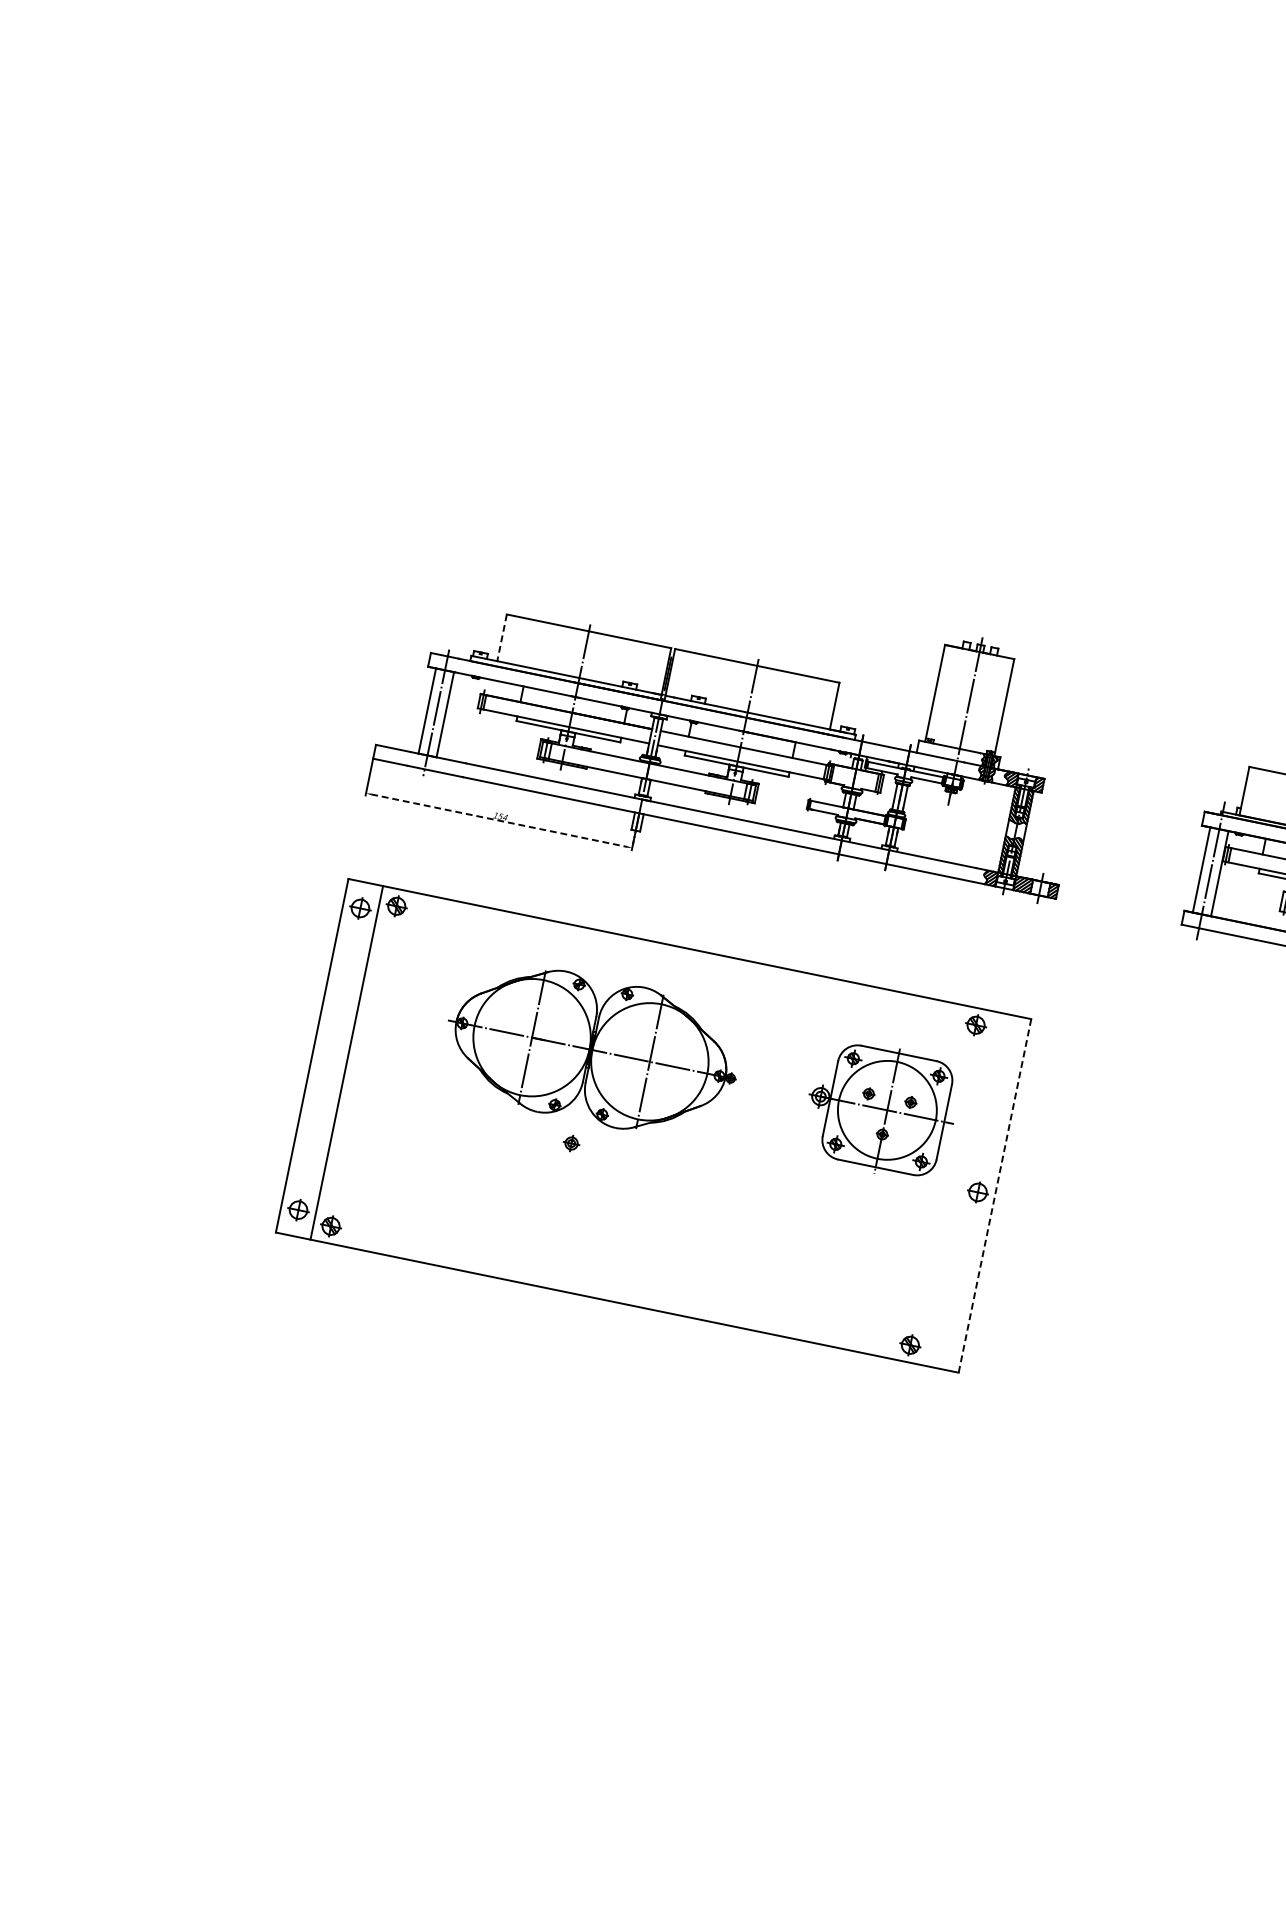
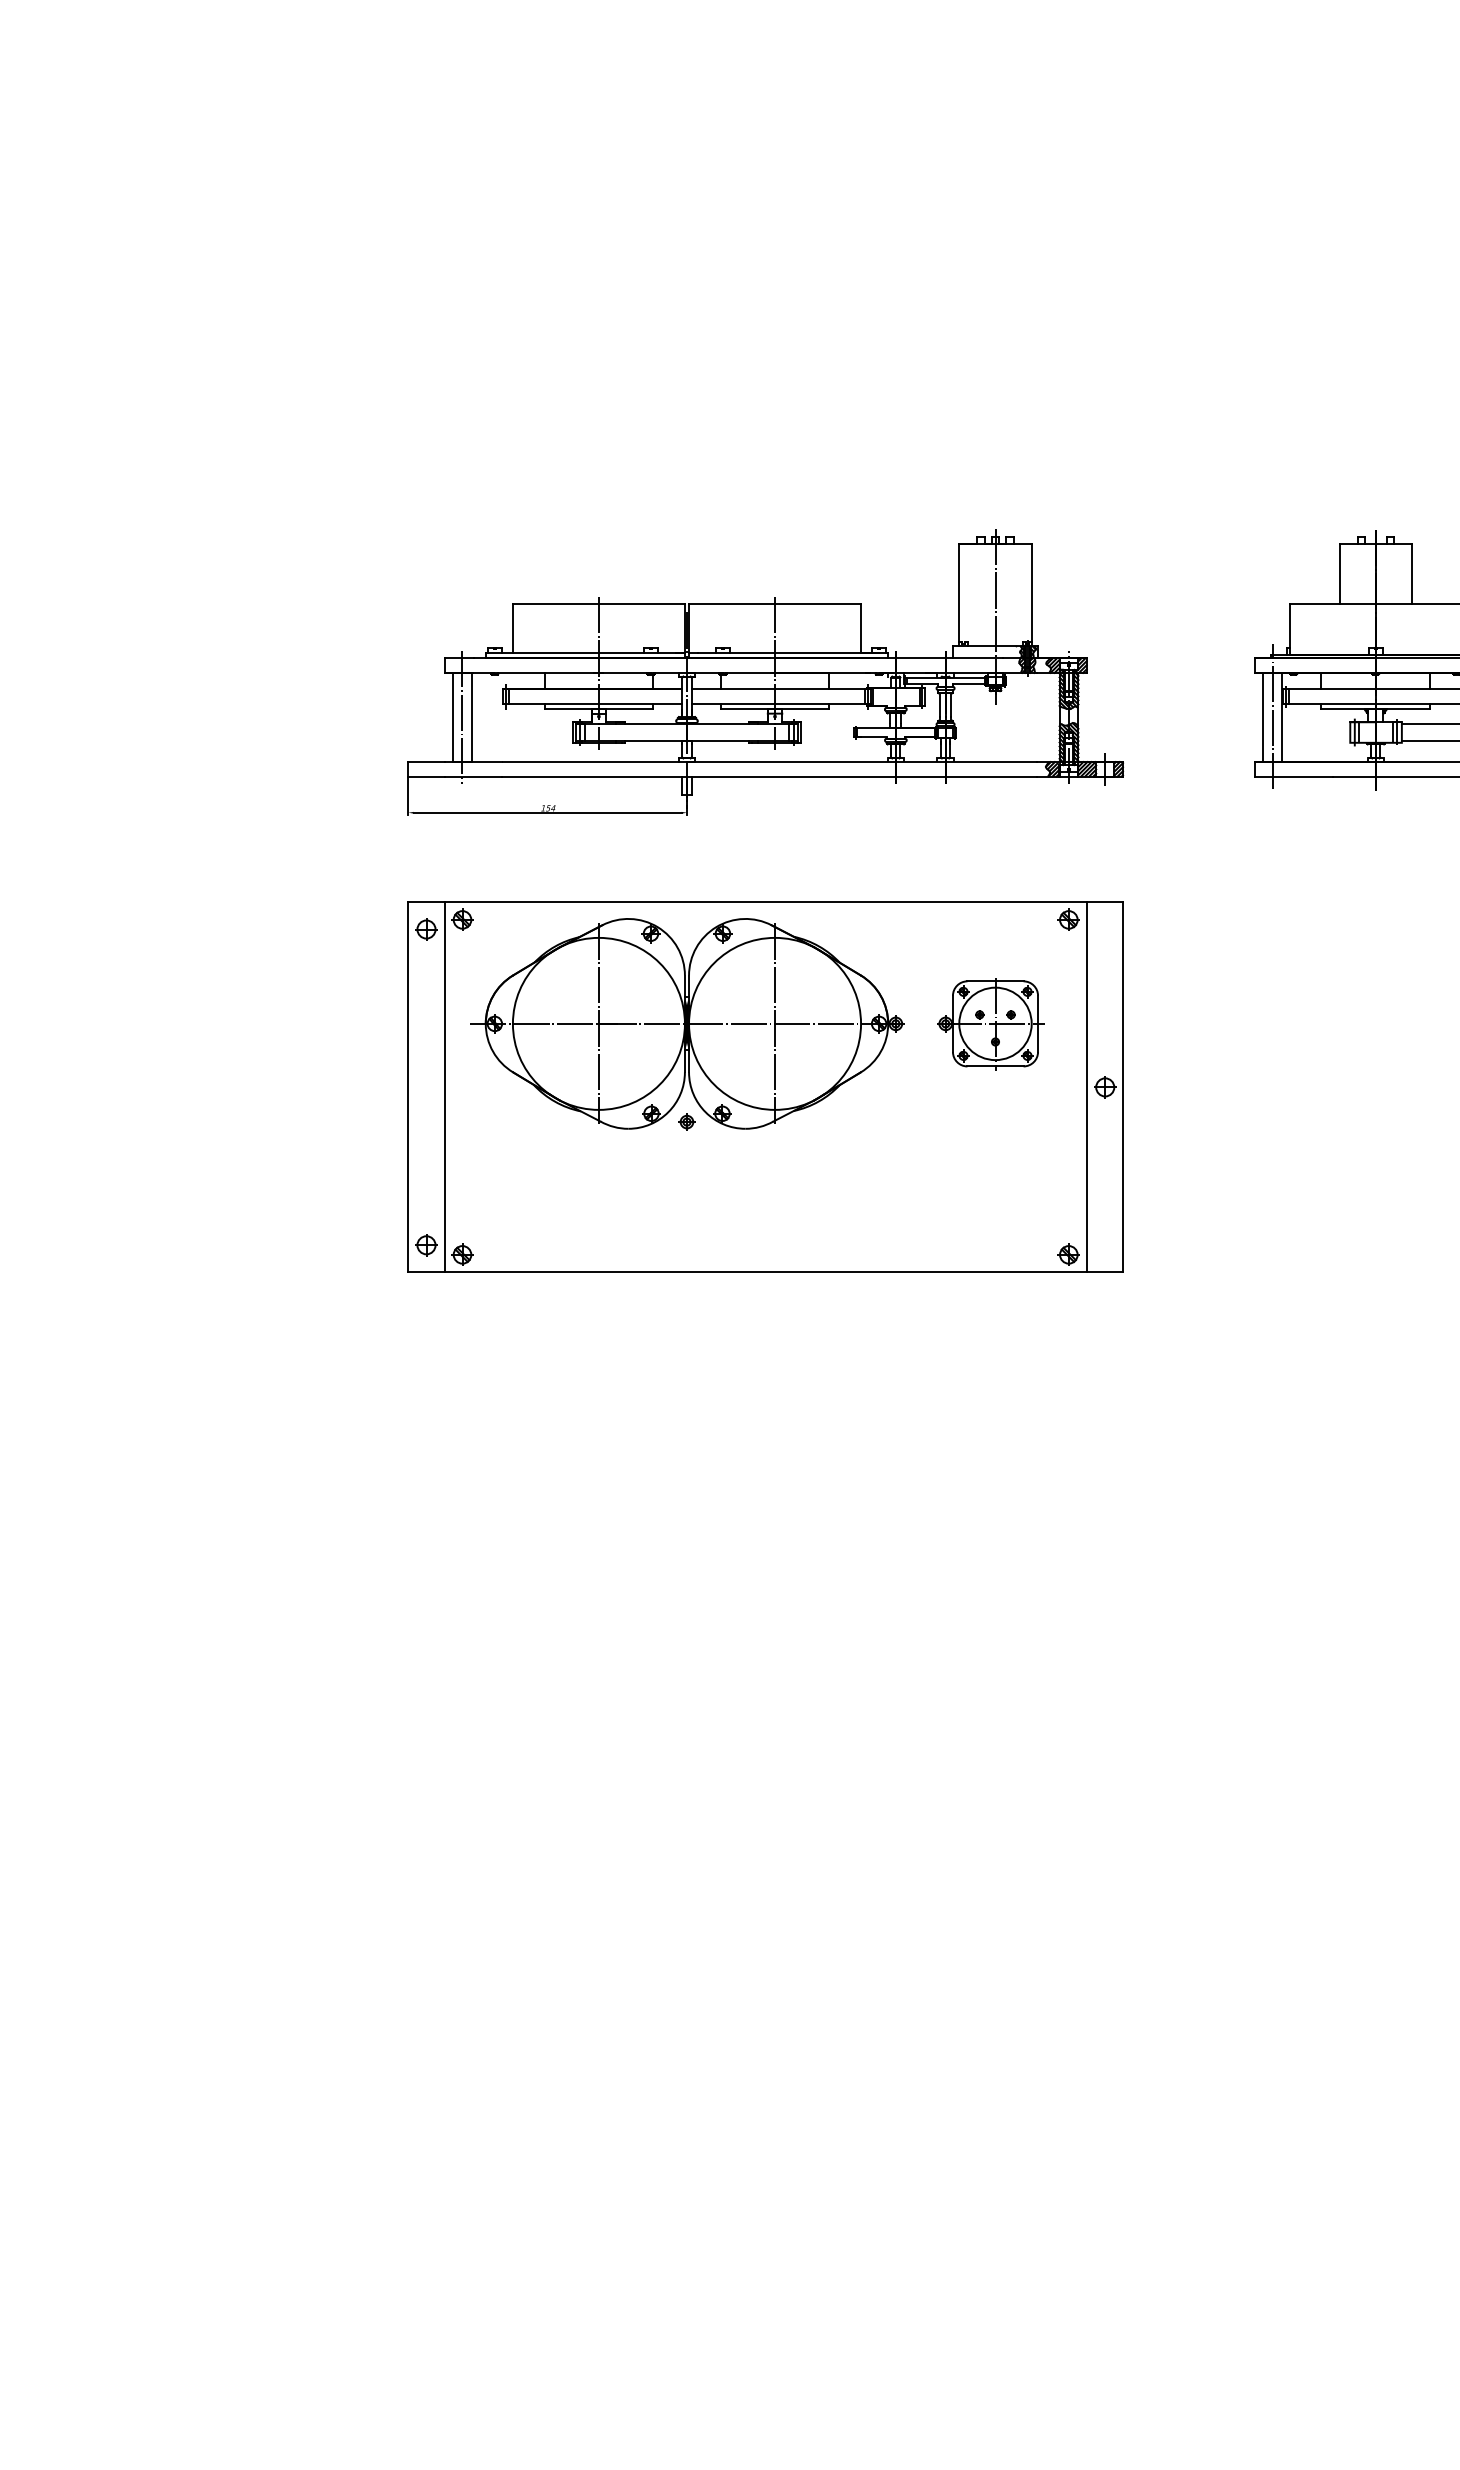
line: (501, 638) -> (512, 629), dashed -> solid
line: (499, 820) -> (547, 812), dashed -> solid
part: (591, 1049) -> (687, 1023), size x1.43
part: (880, 1109) -> (990, 1024), size x0.71
line: (960, 1188) -> (1086, 1087), added
line: (995, 1196) -> (1123, 1087), dashed -> solid

